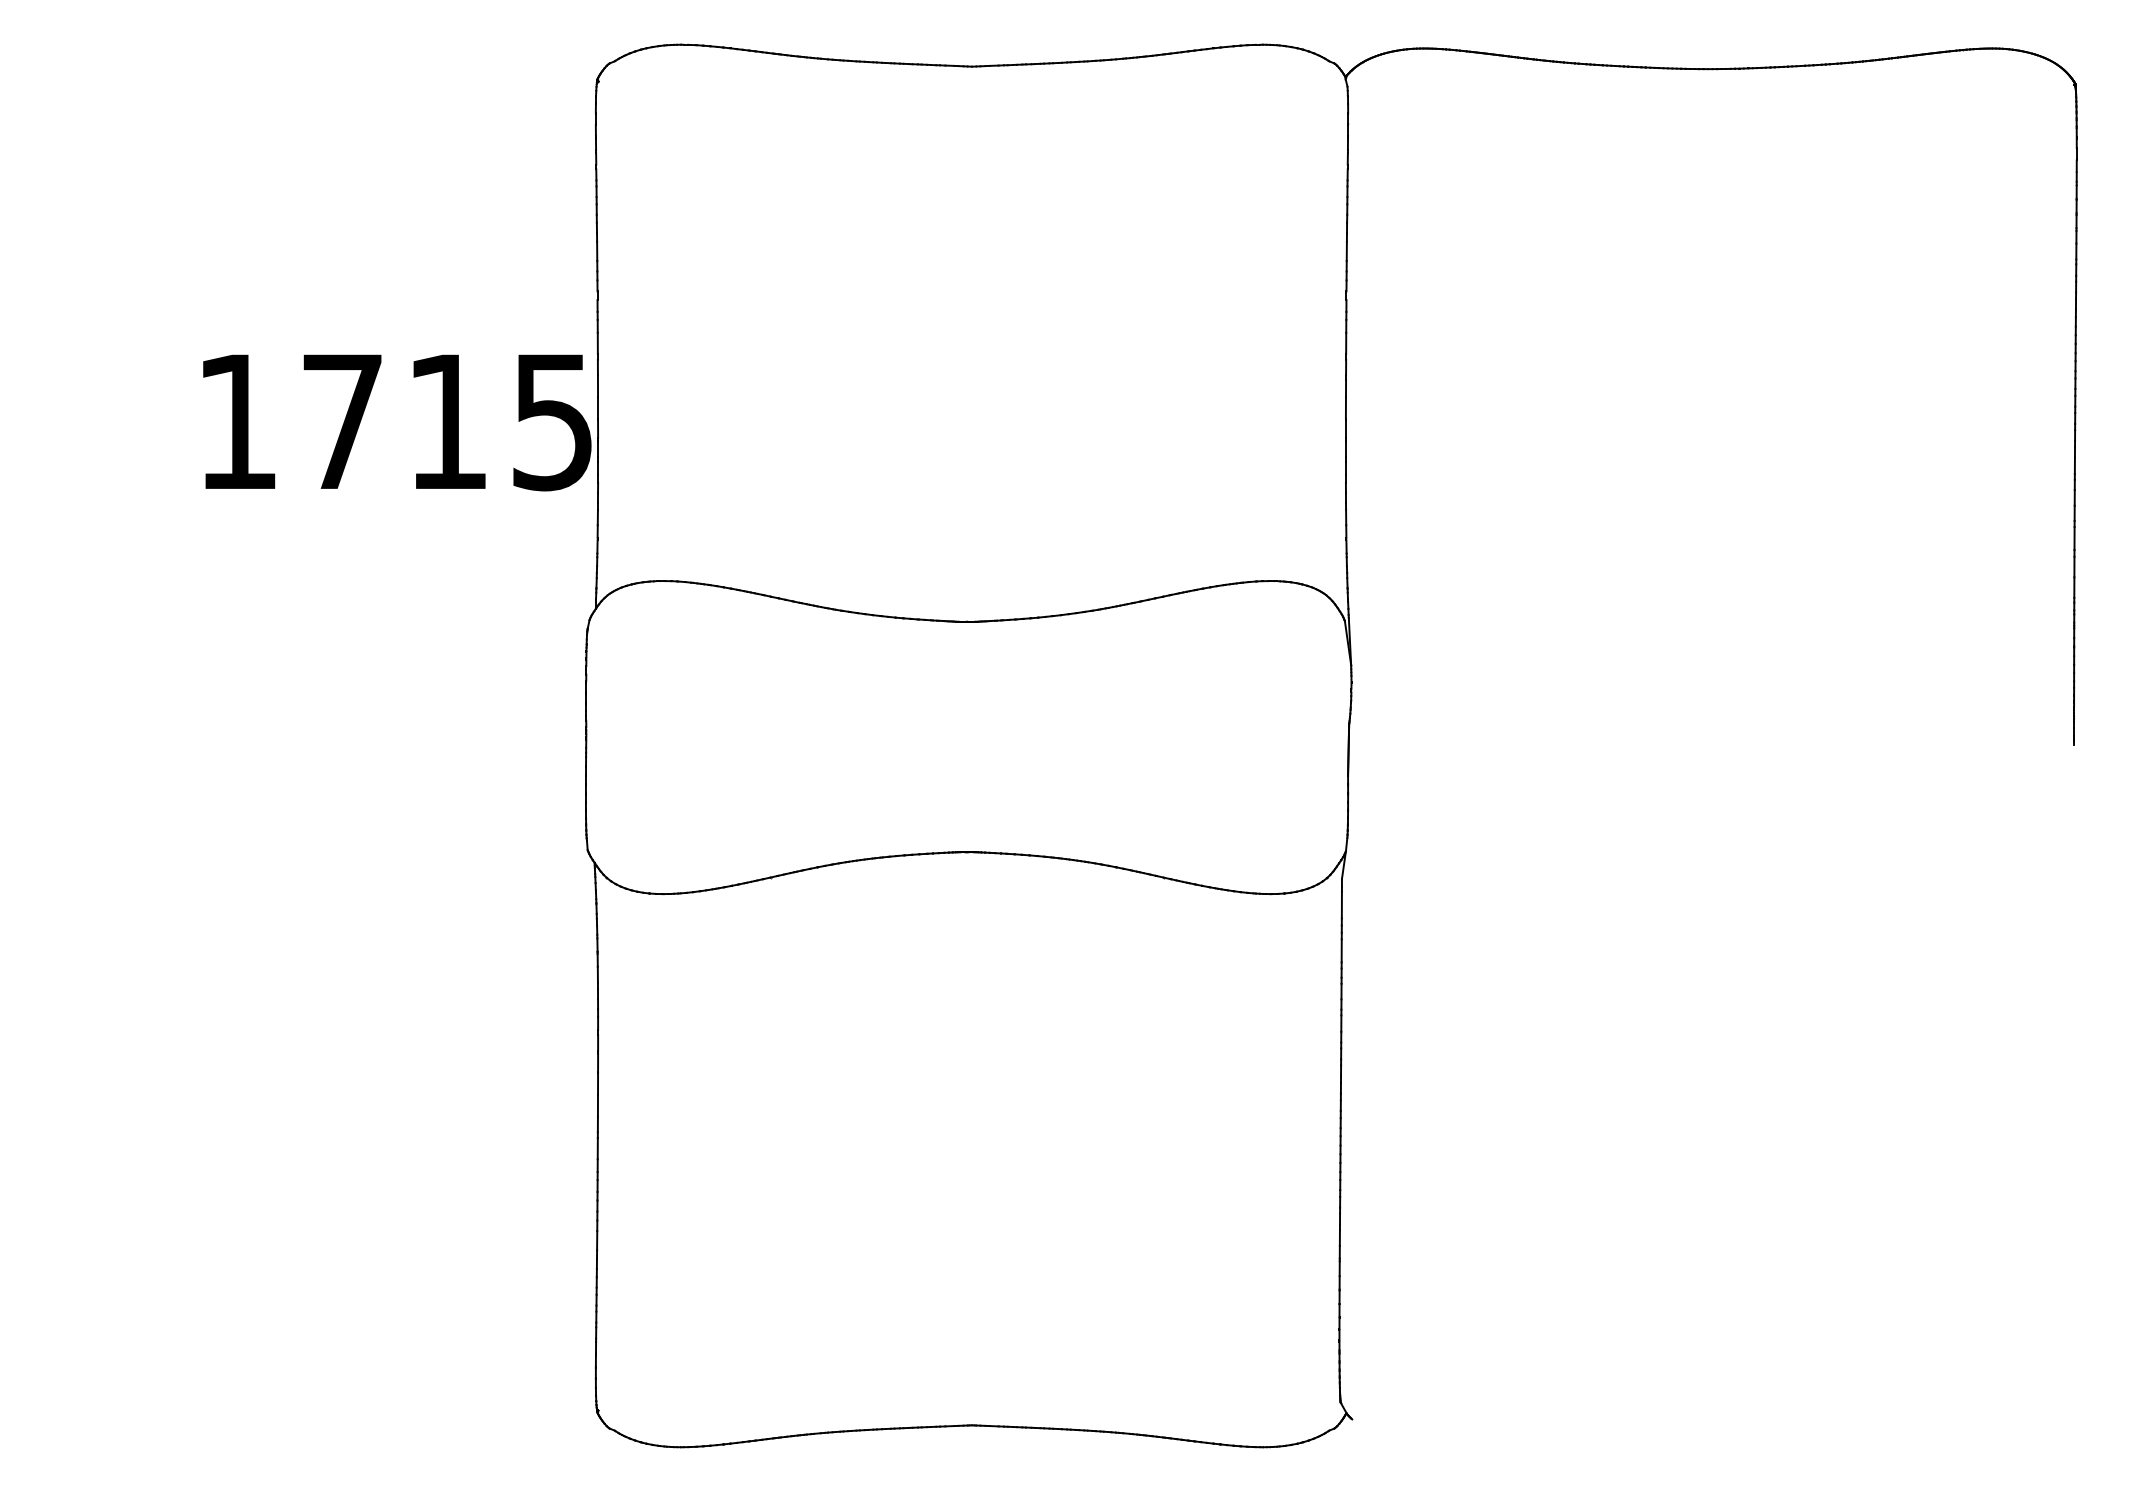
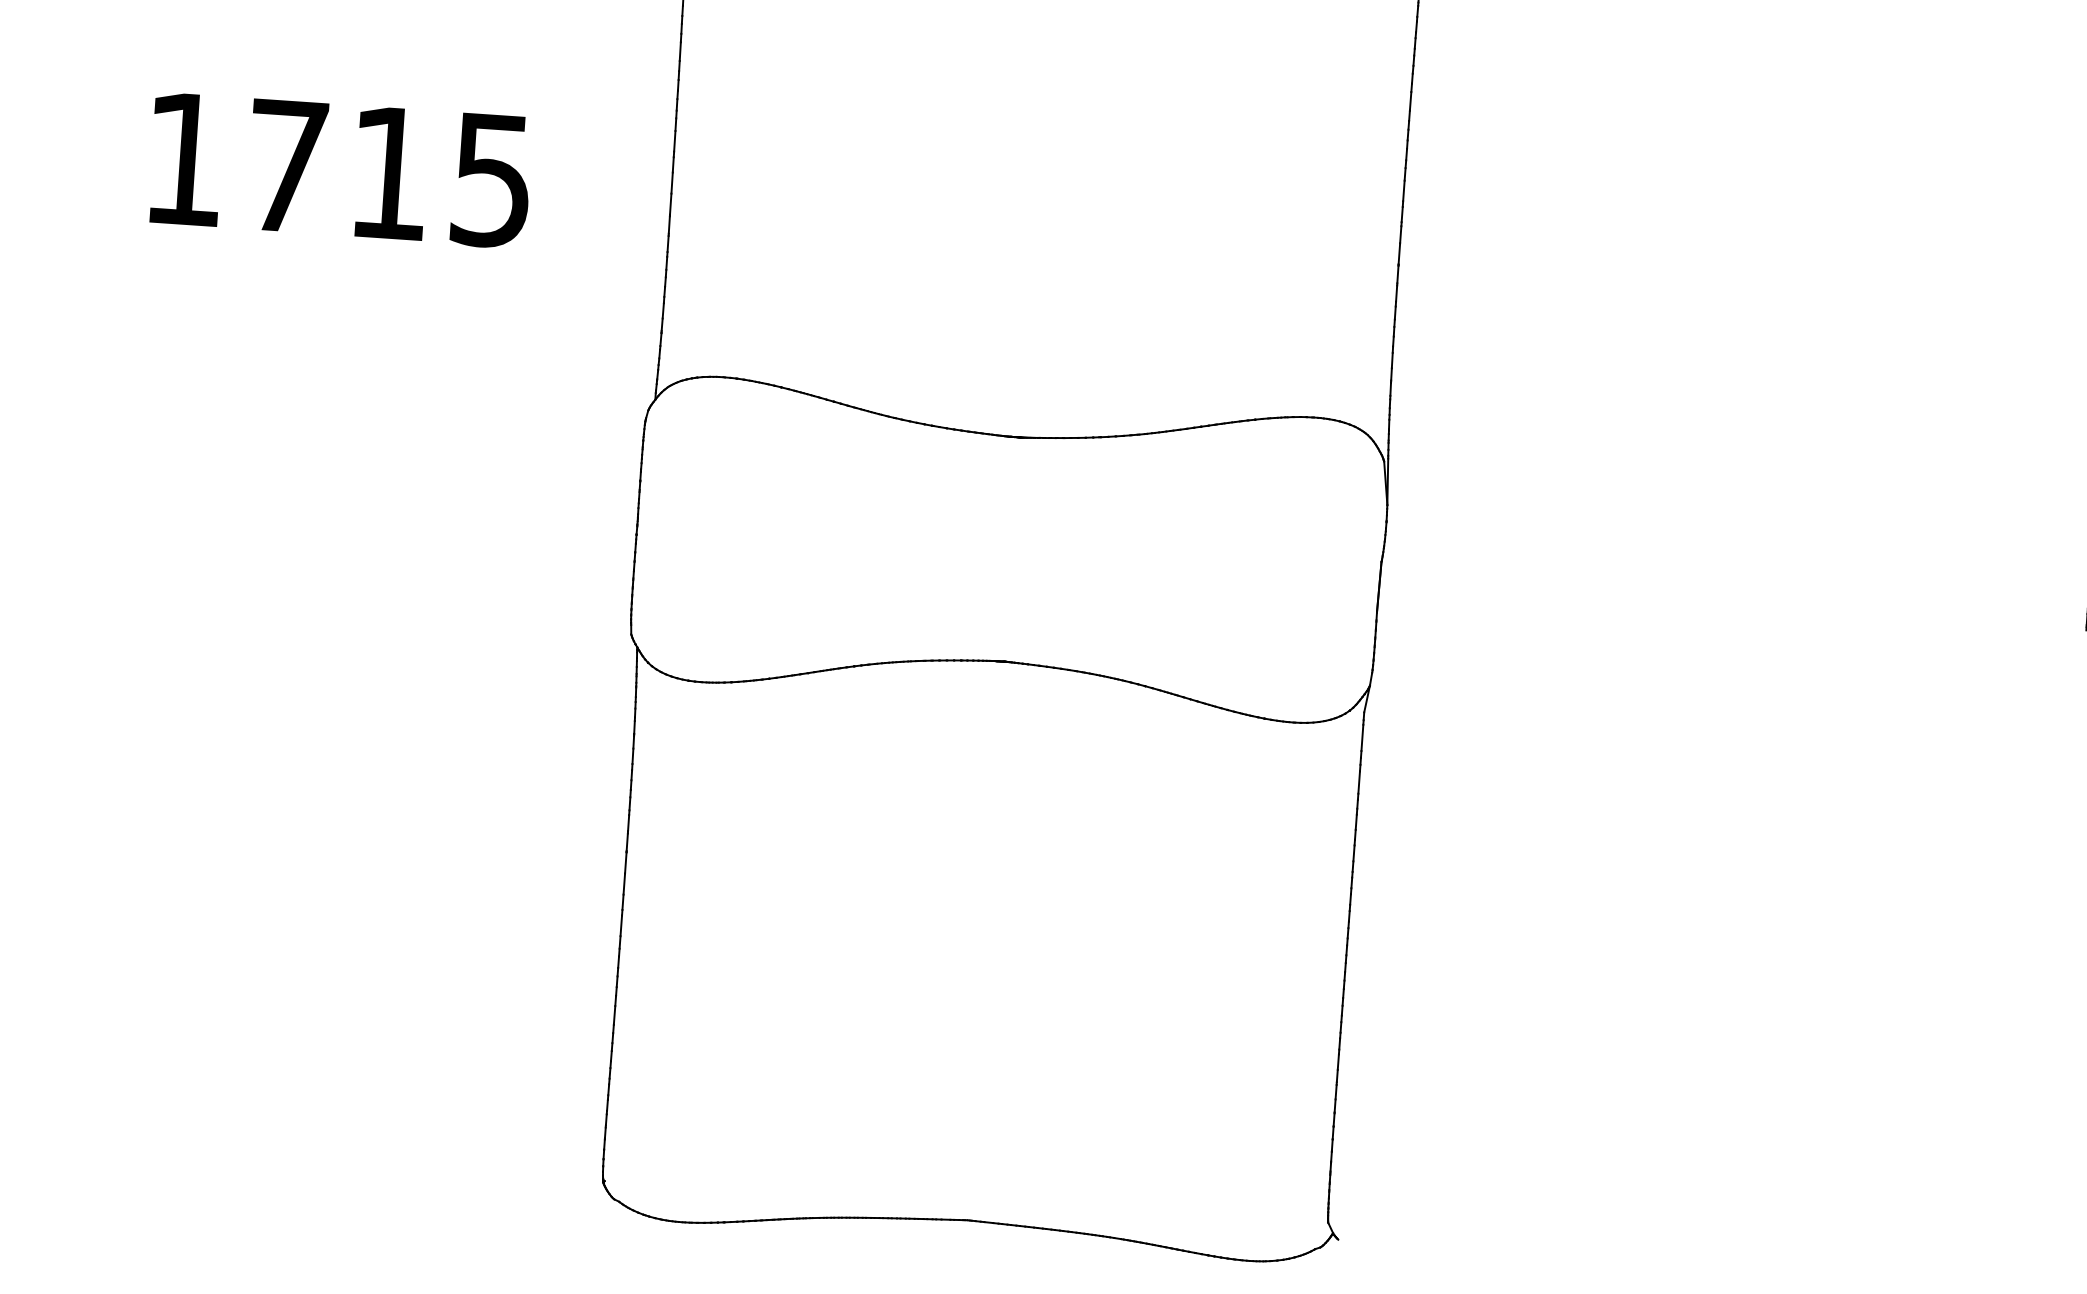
text: (397, 422) -> (340, 170), moved

